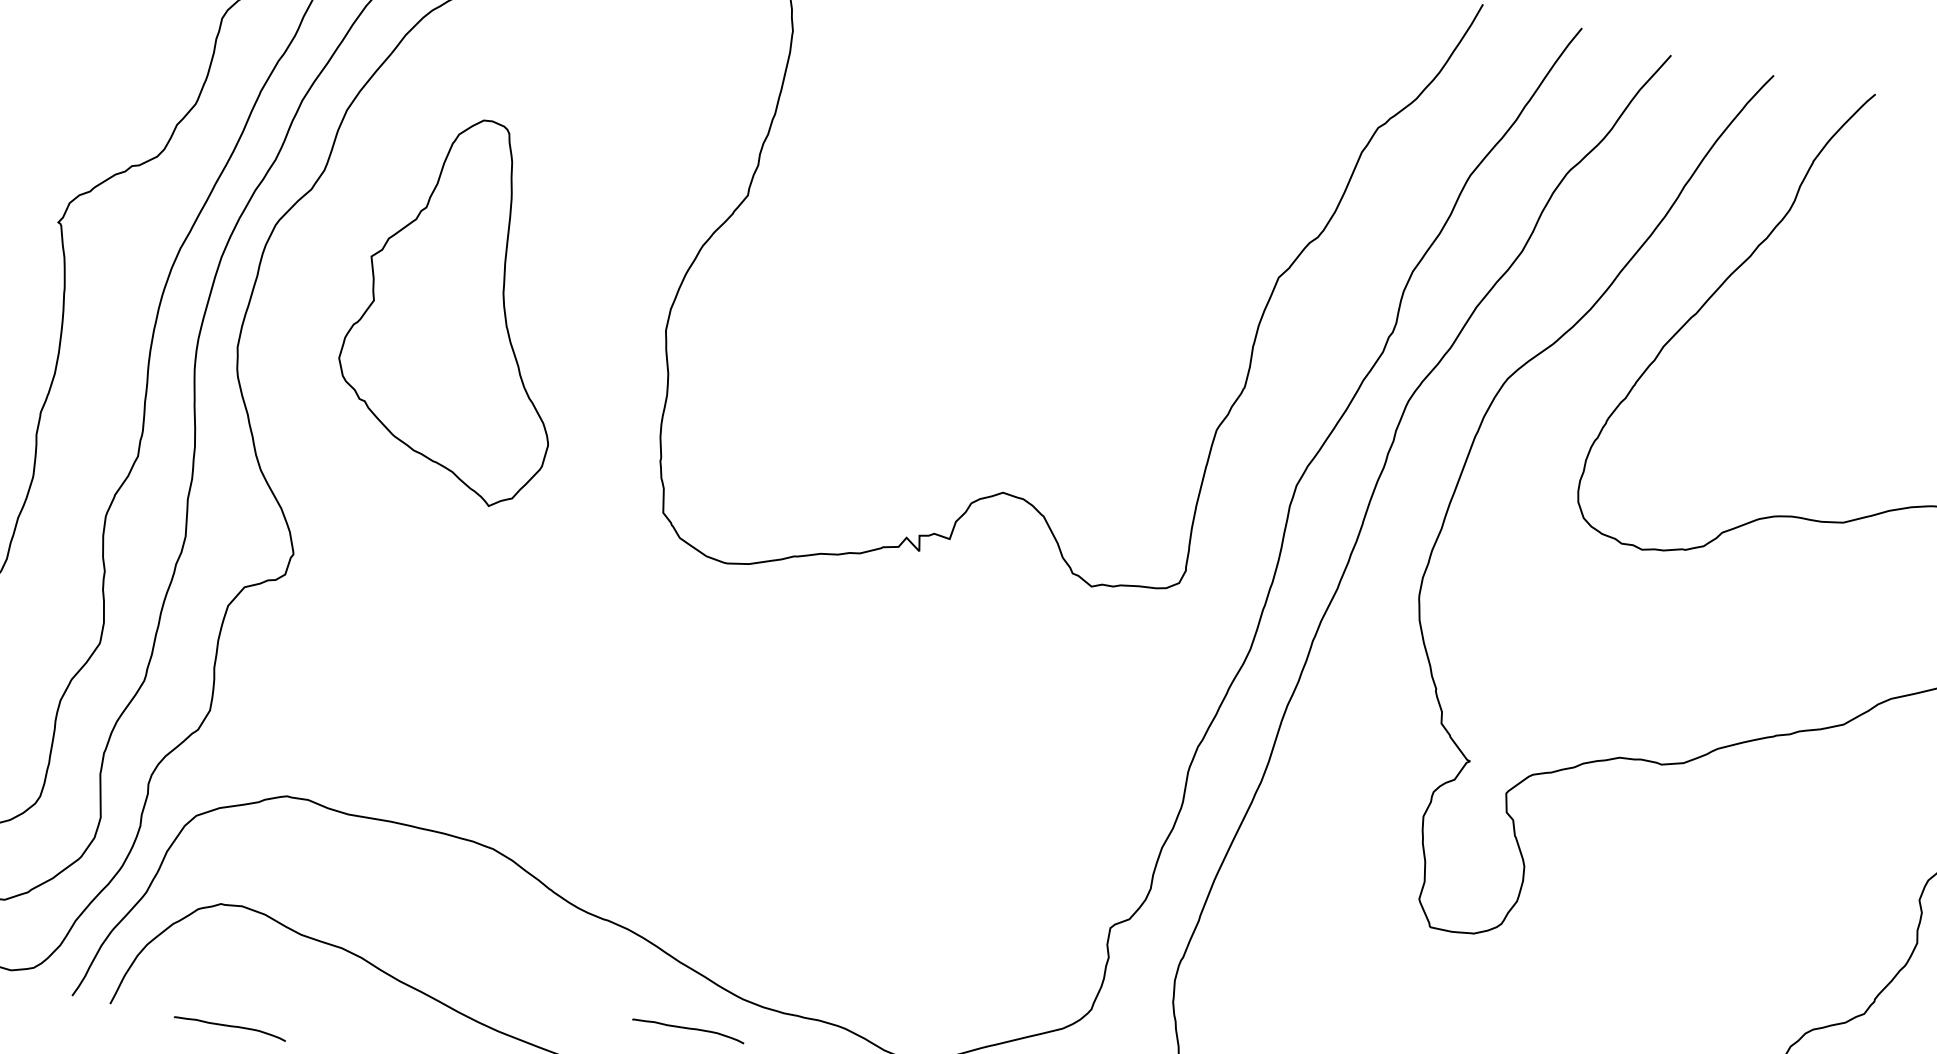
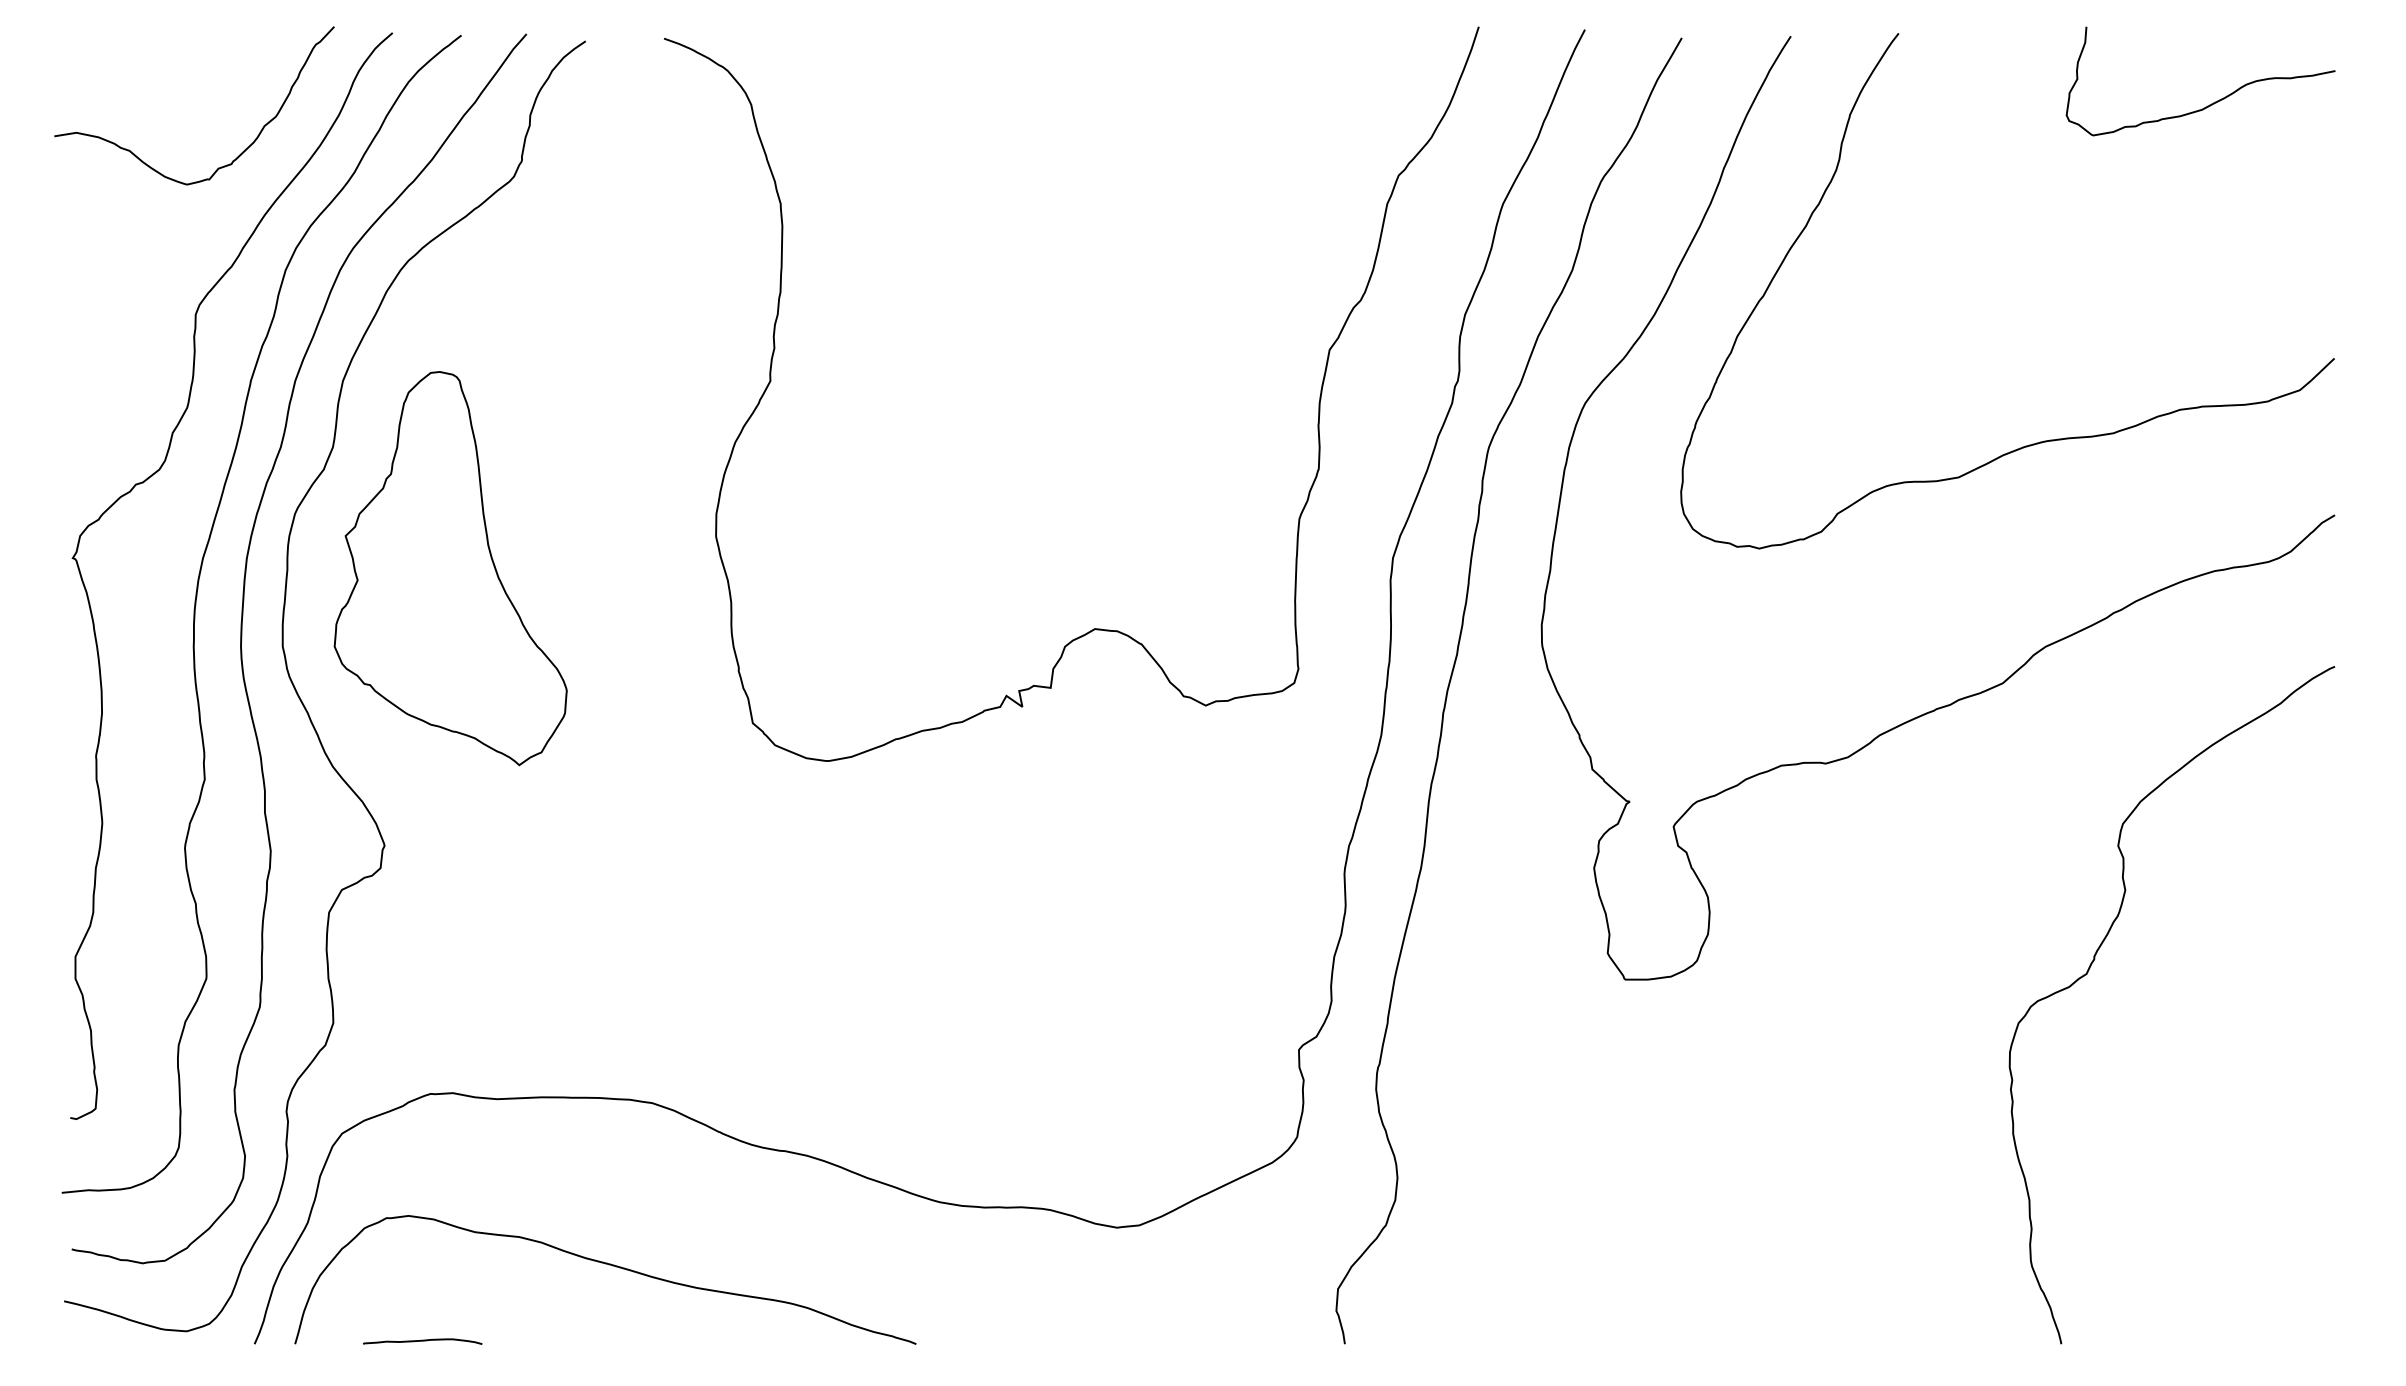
part: (463, 307) -> (450, 568), moved
curve: (688, 1029) -> (890, 1244), removed

